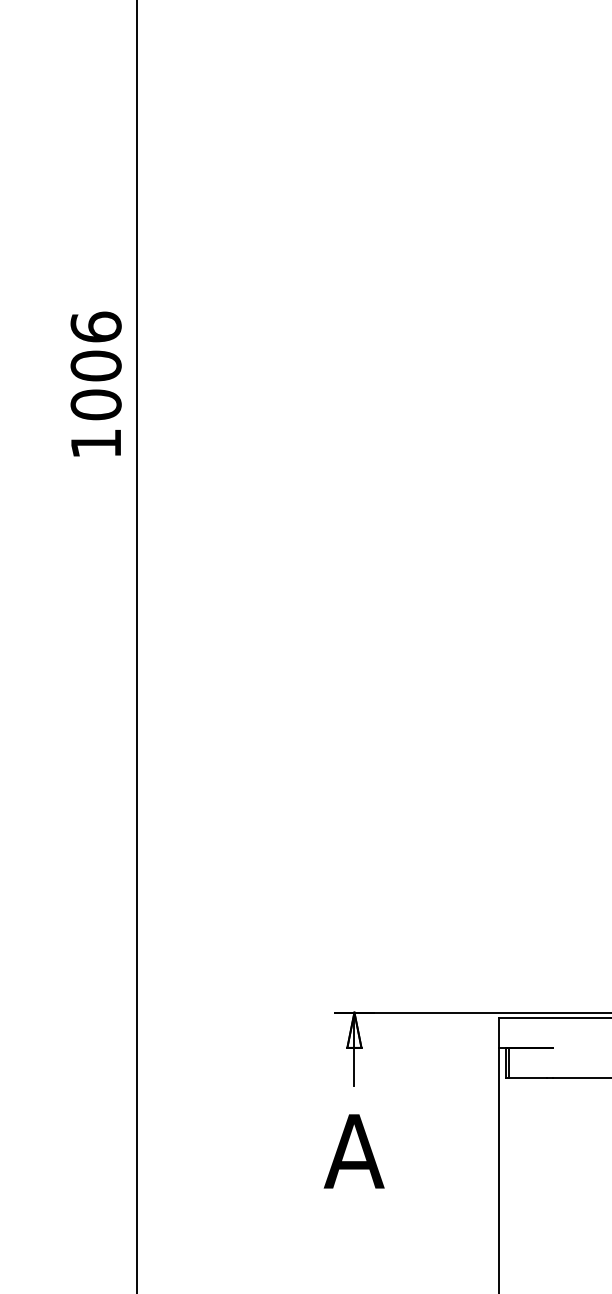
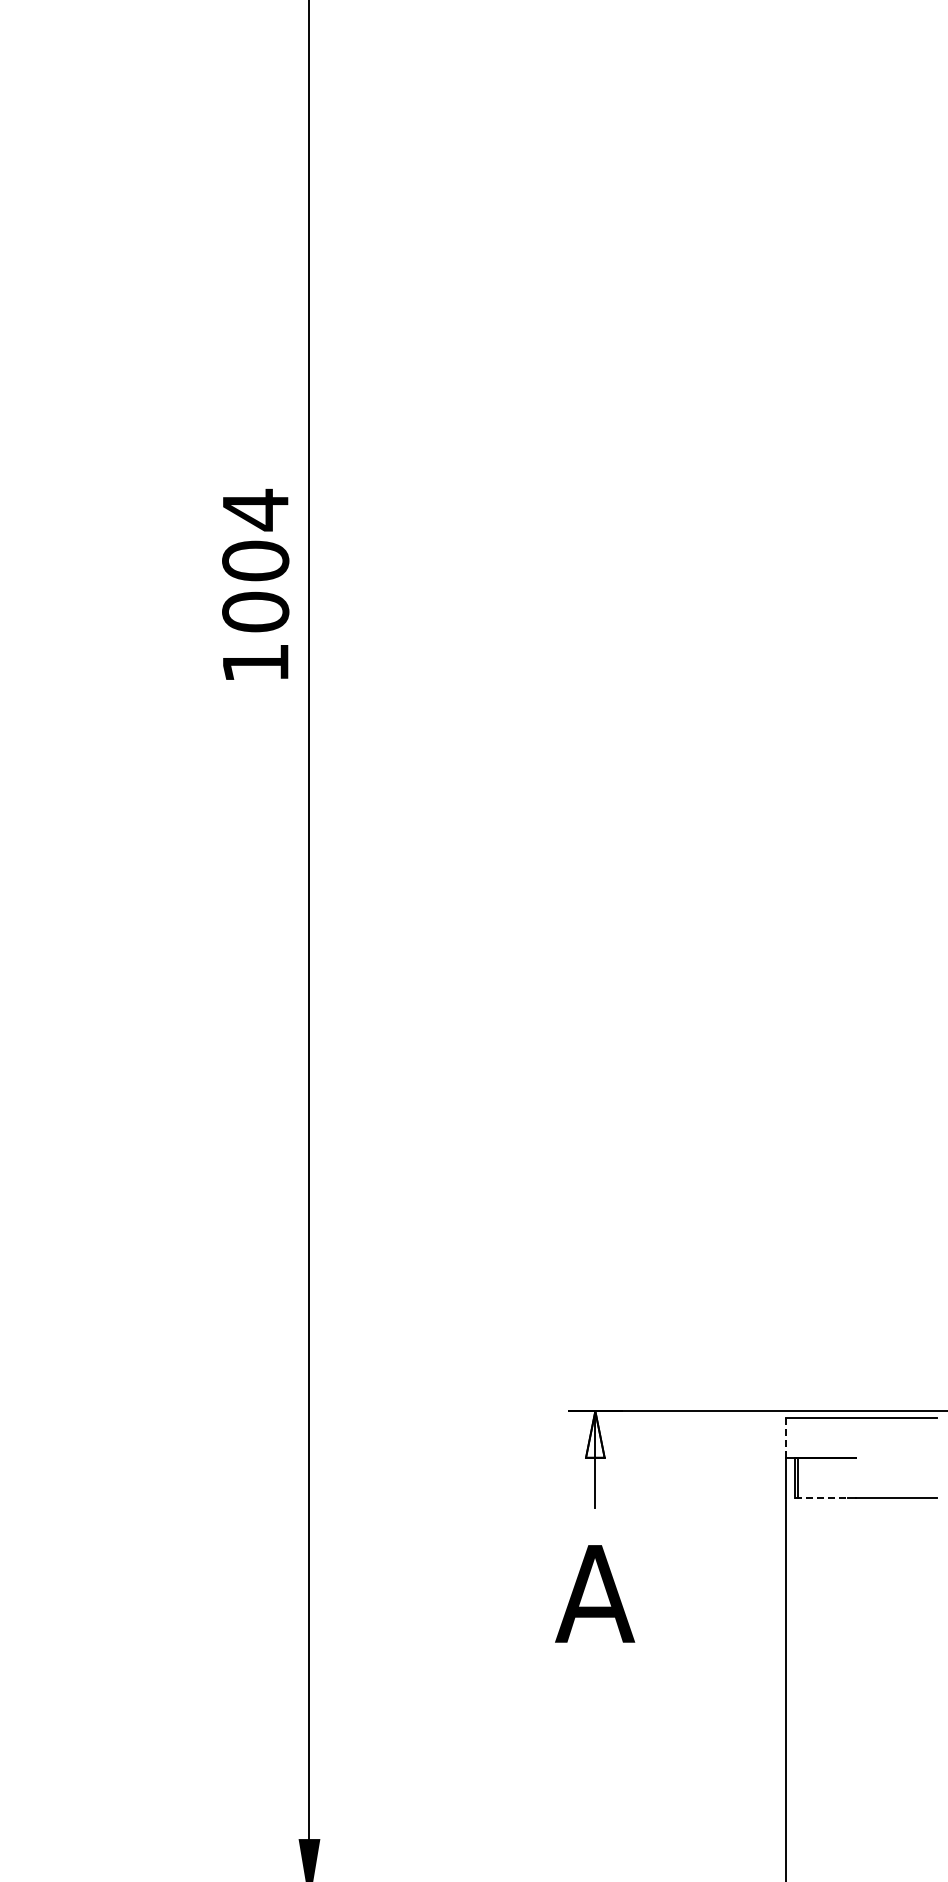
text: (96, 326) -> (255, 509), 1006 -> 1004
line: (499, 1032) -> (785, 1437), solid -> dashed
line: (526, 1078) -> (821, 1497), solid -> dashed

